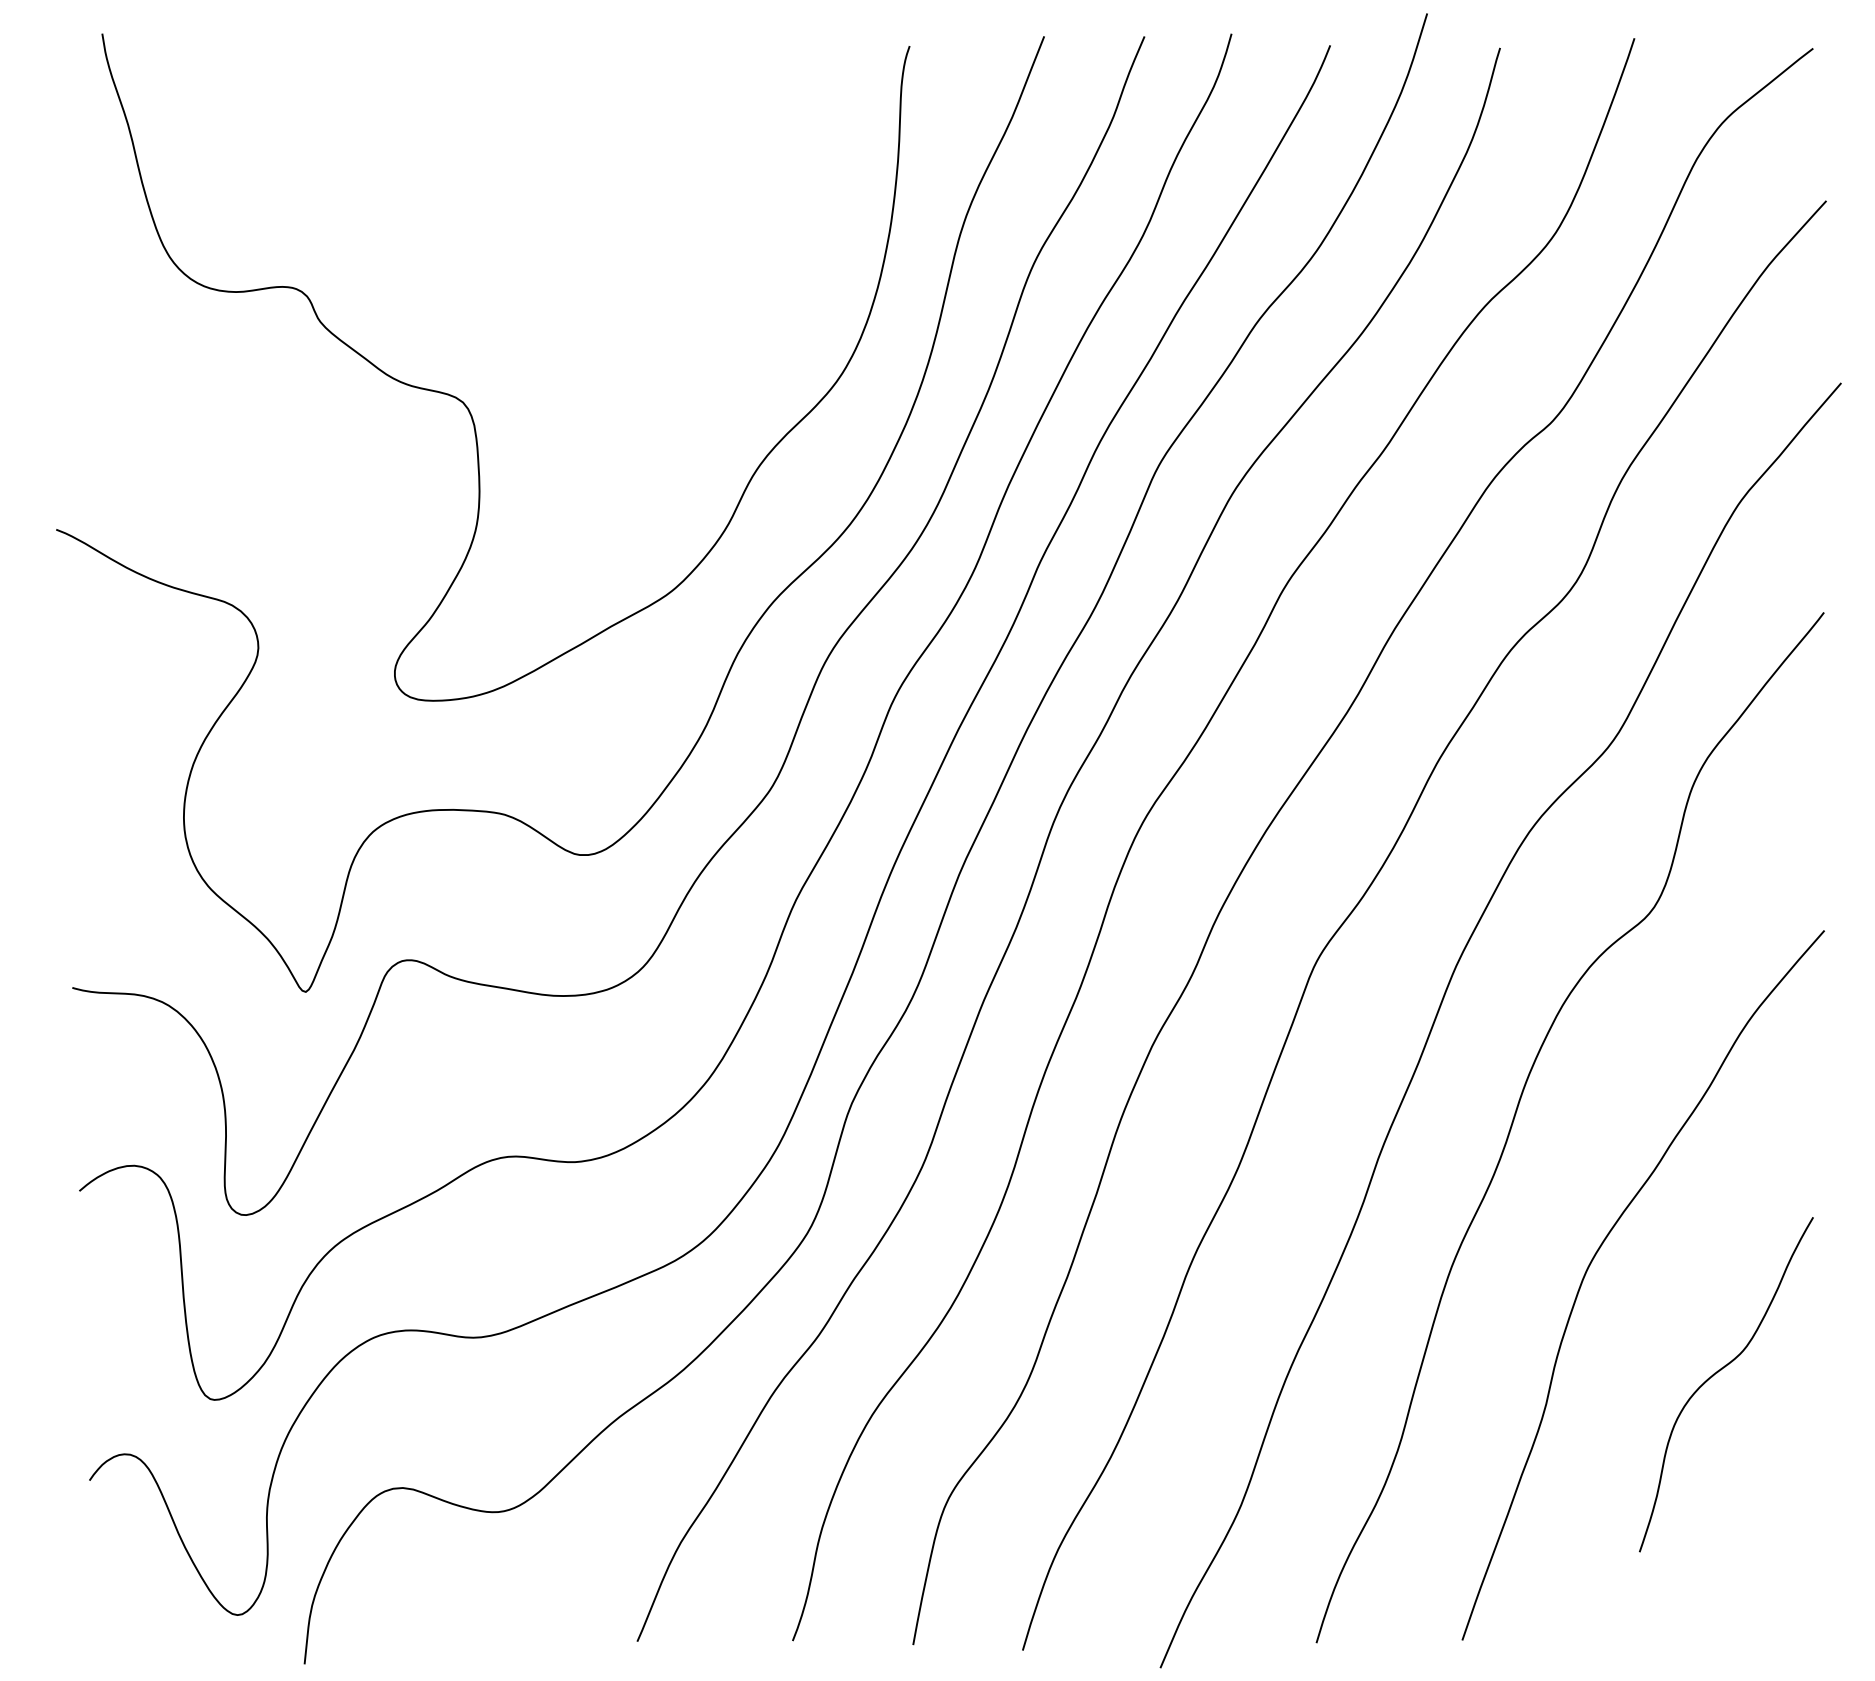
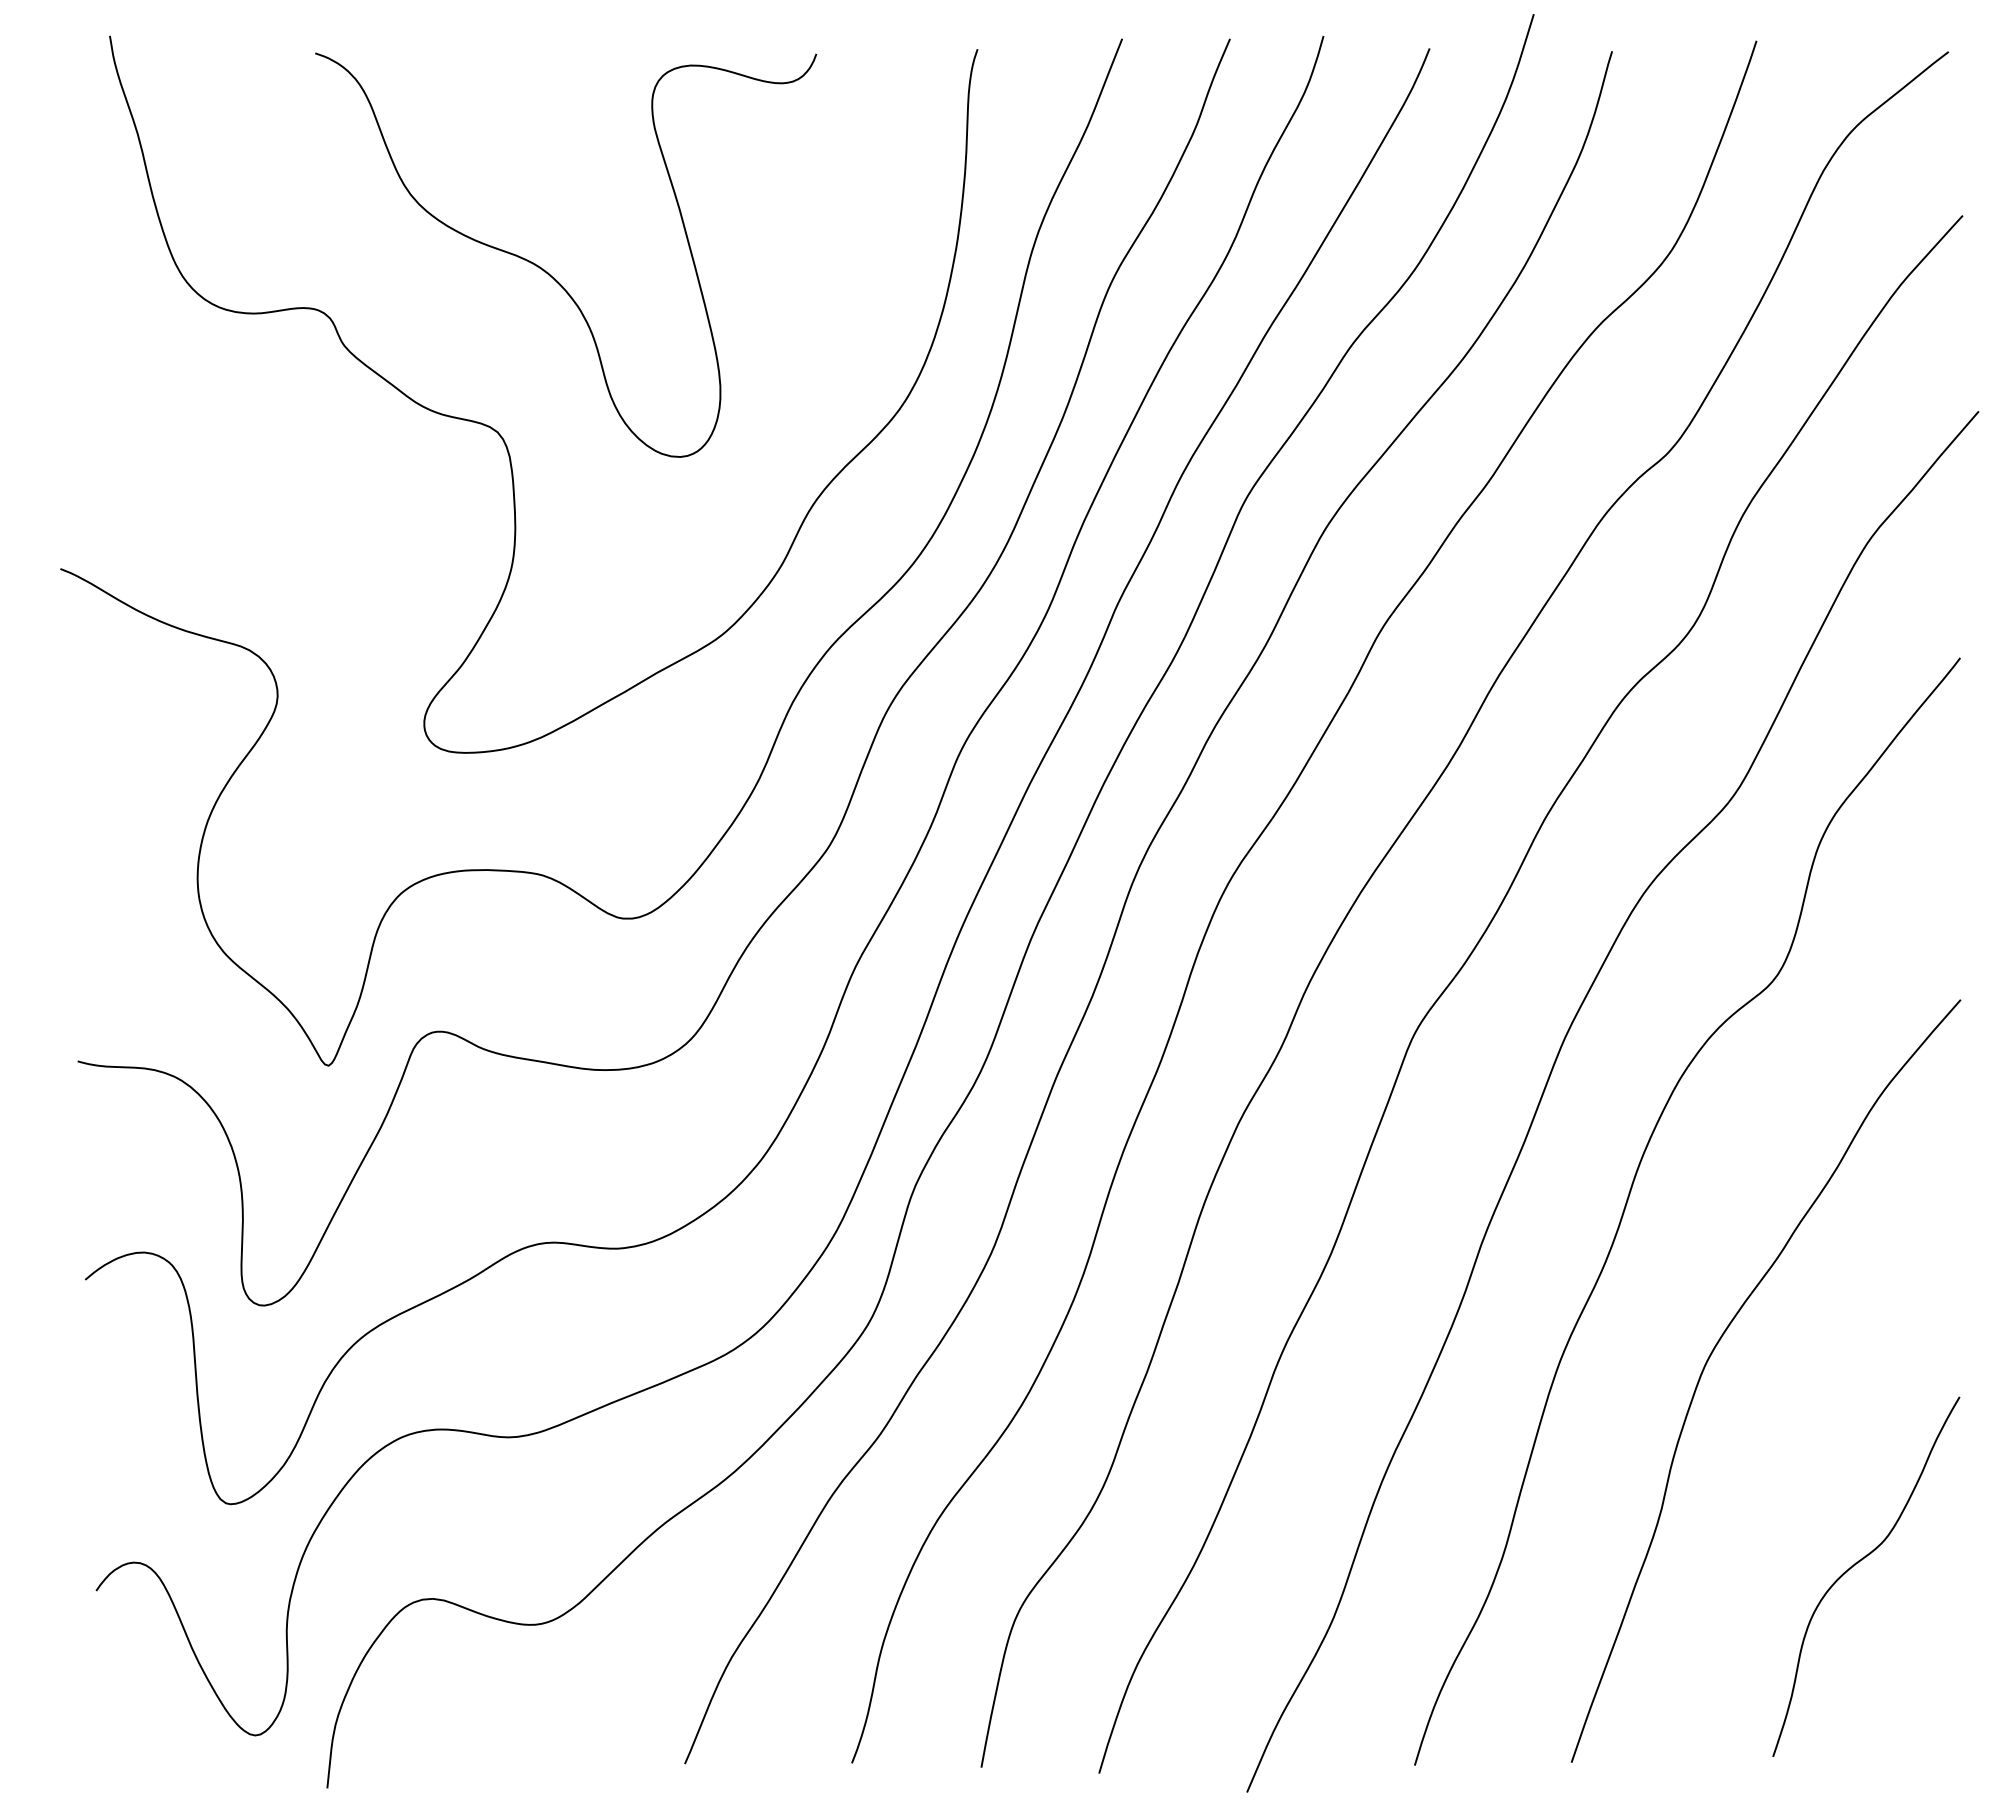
curve: (510, 253) -> (548, 272), added
curve: (1719, 1372) -> (1858, 1563), moved

